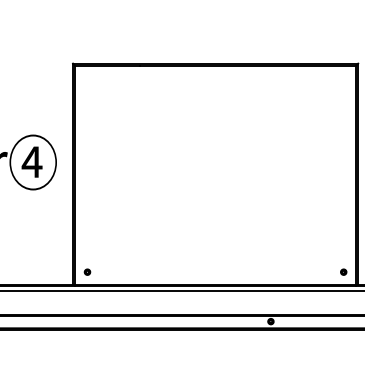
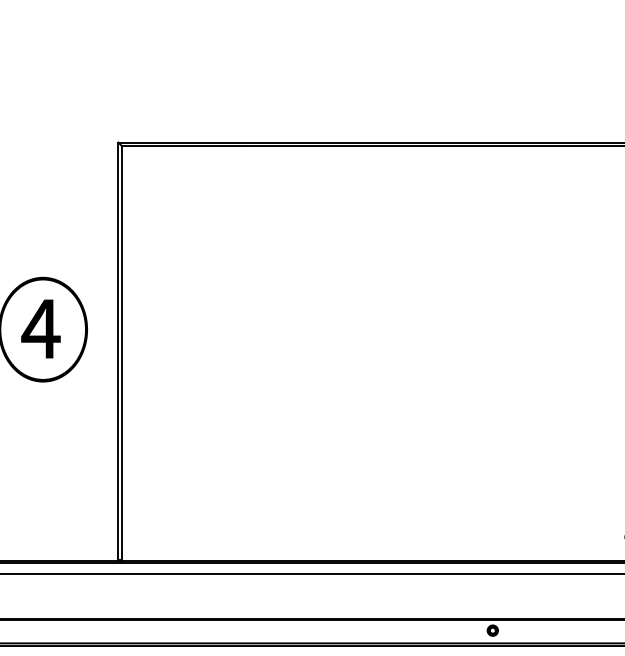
part: (87, 271) -> (145, 535), removed

